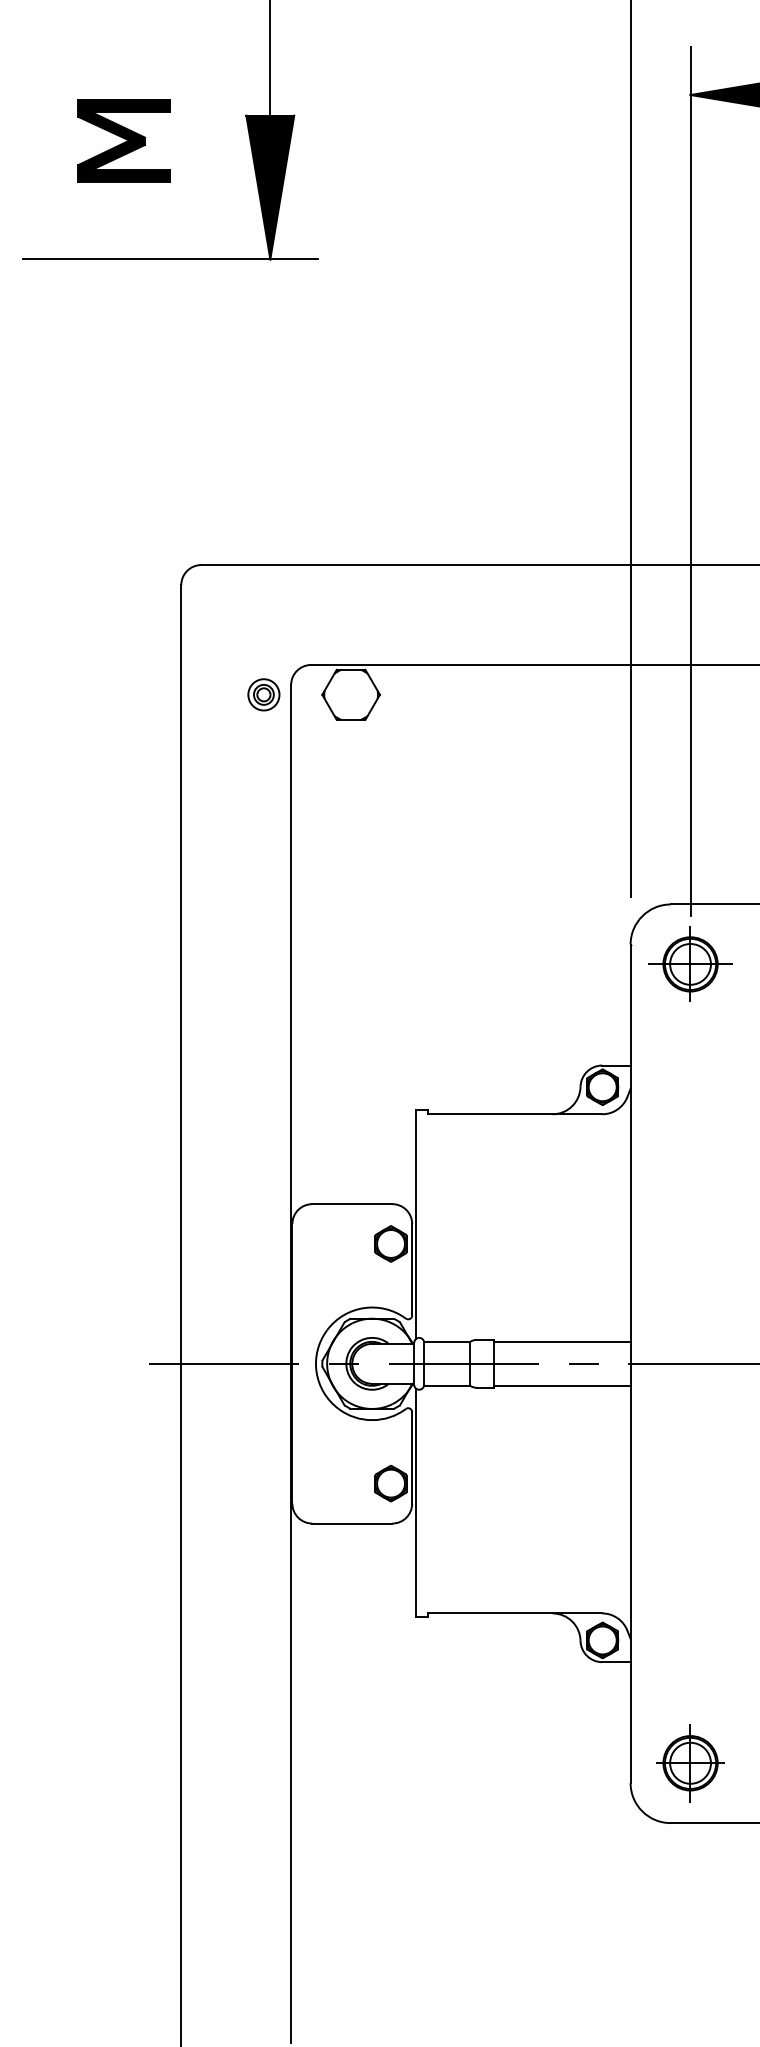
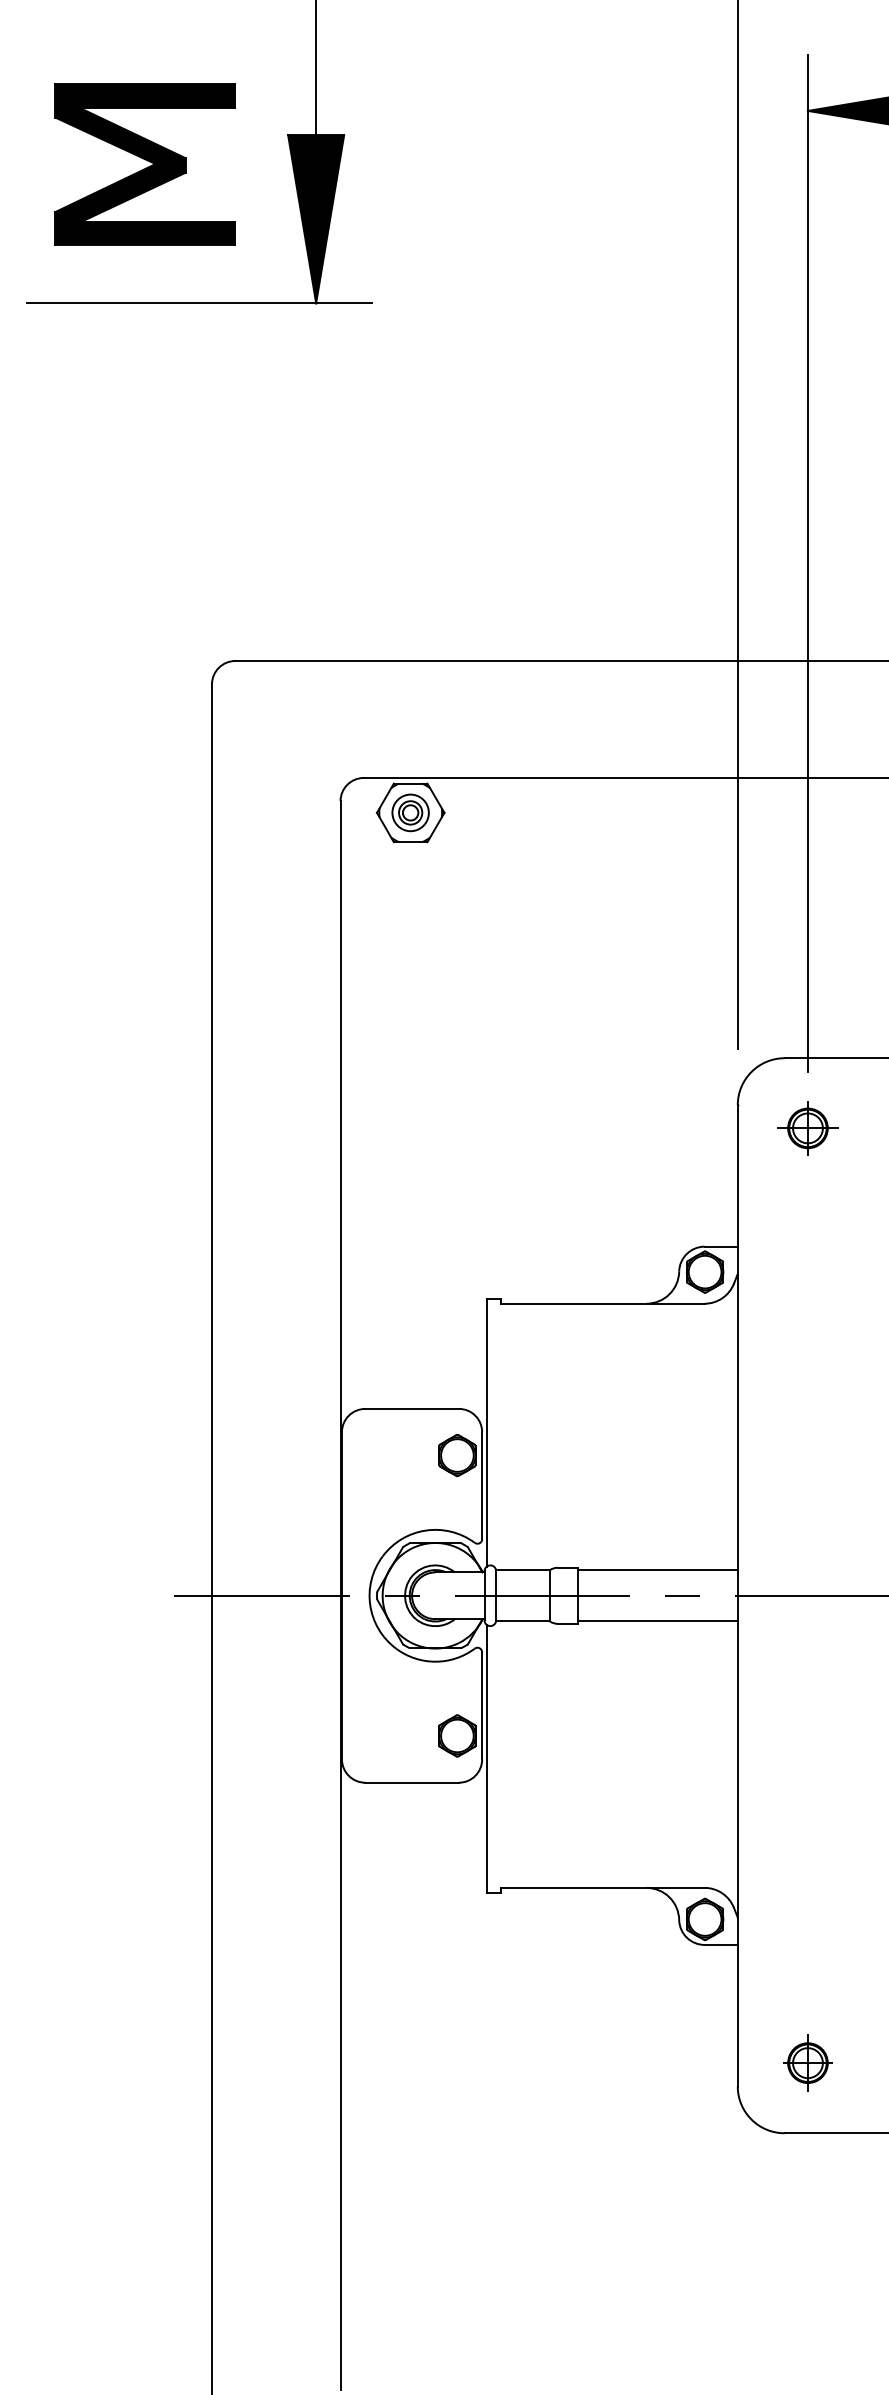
part: (123, 140) -> (144, 164), size x1.67
part: (263, 694) -> (410, 812), moved
part: (690, 964) -> (807, 1128), size x0.62
part: (690, 1762) -> (807, 2062), size x0.62

